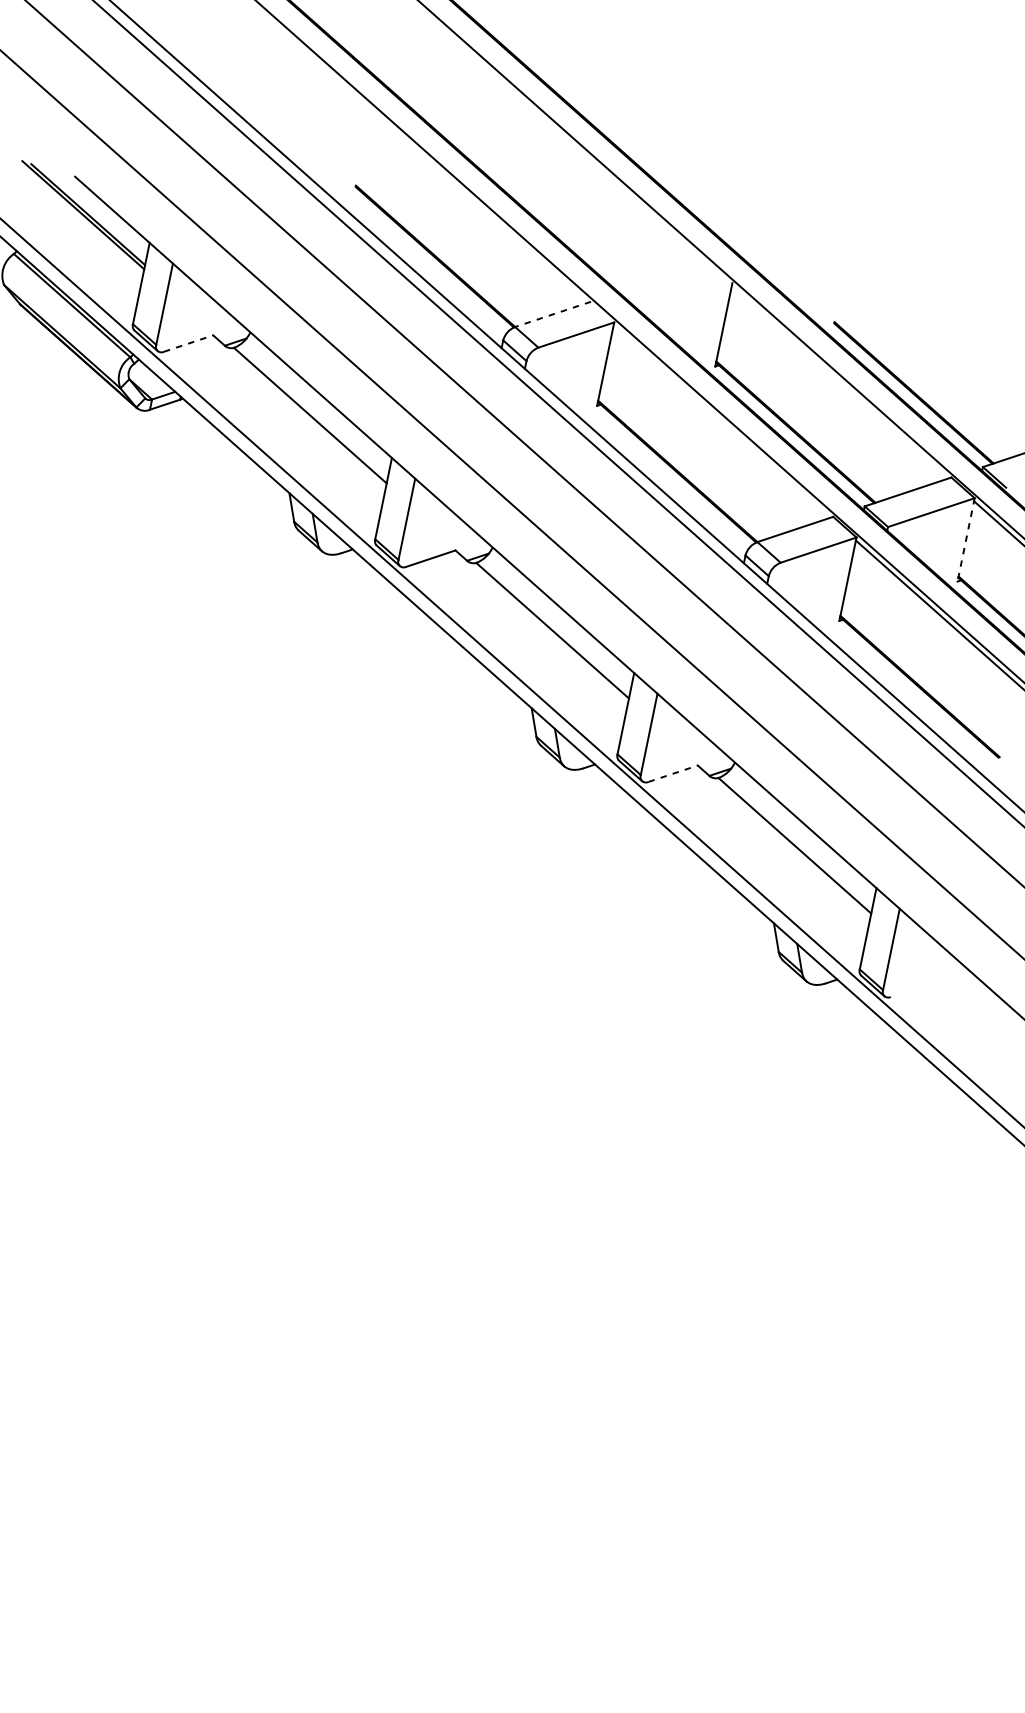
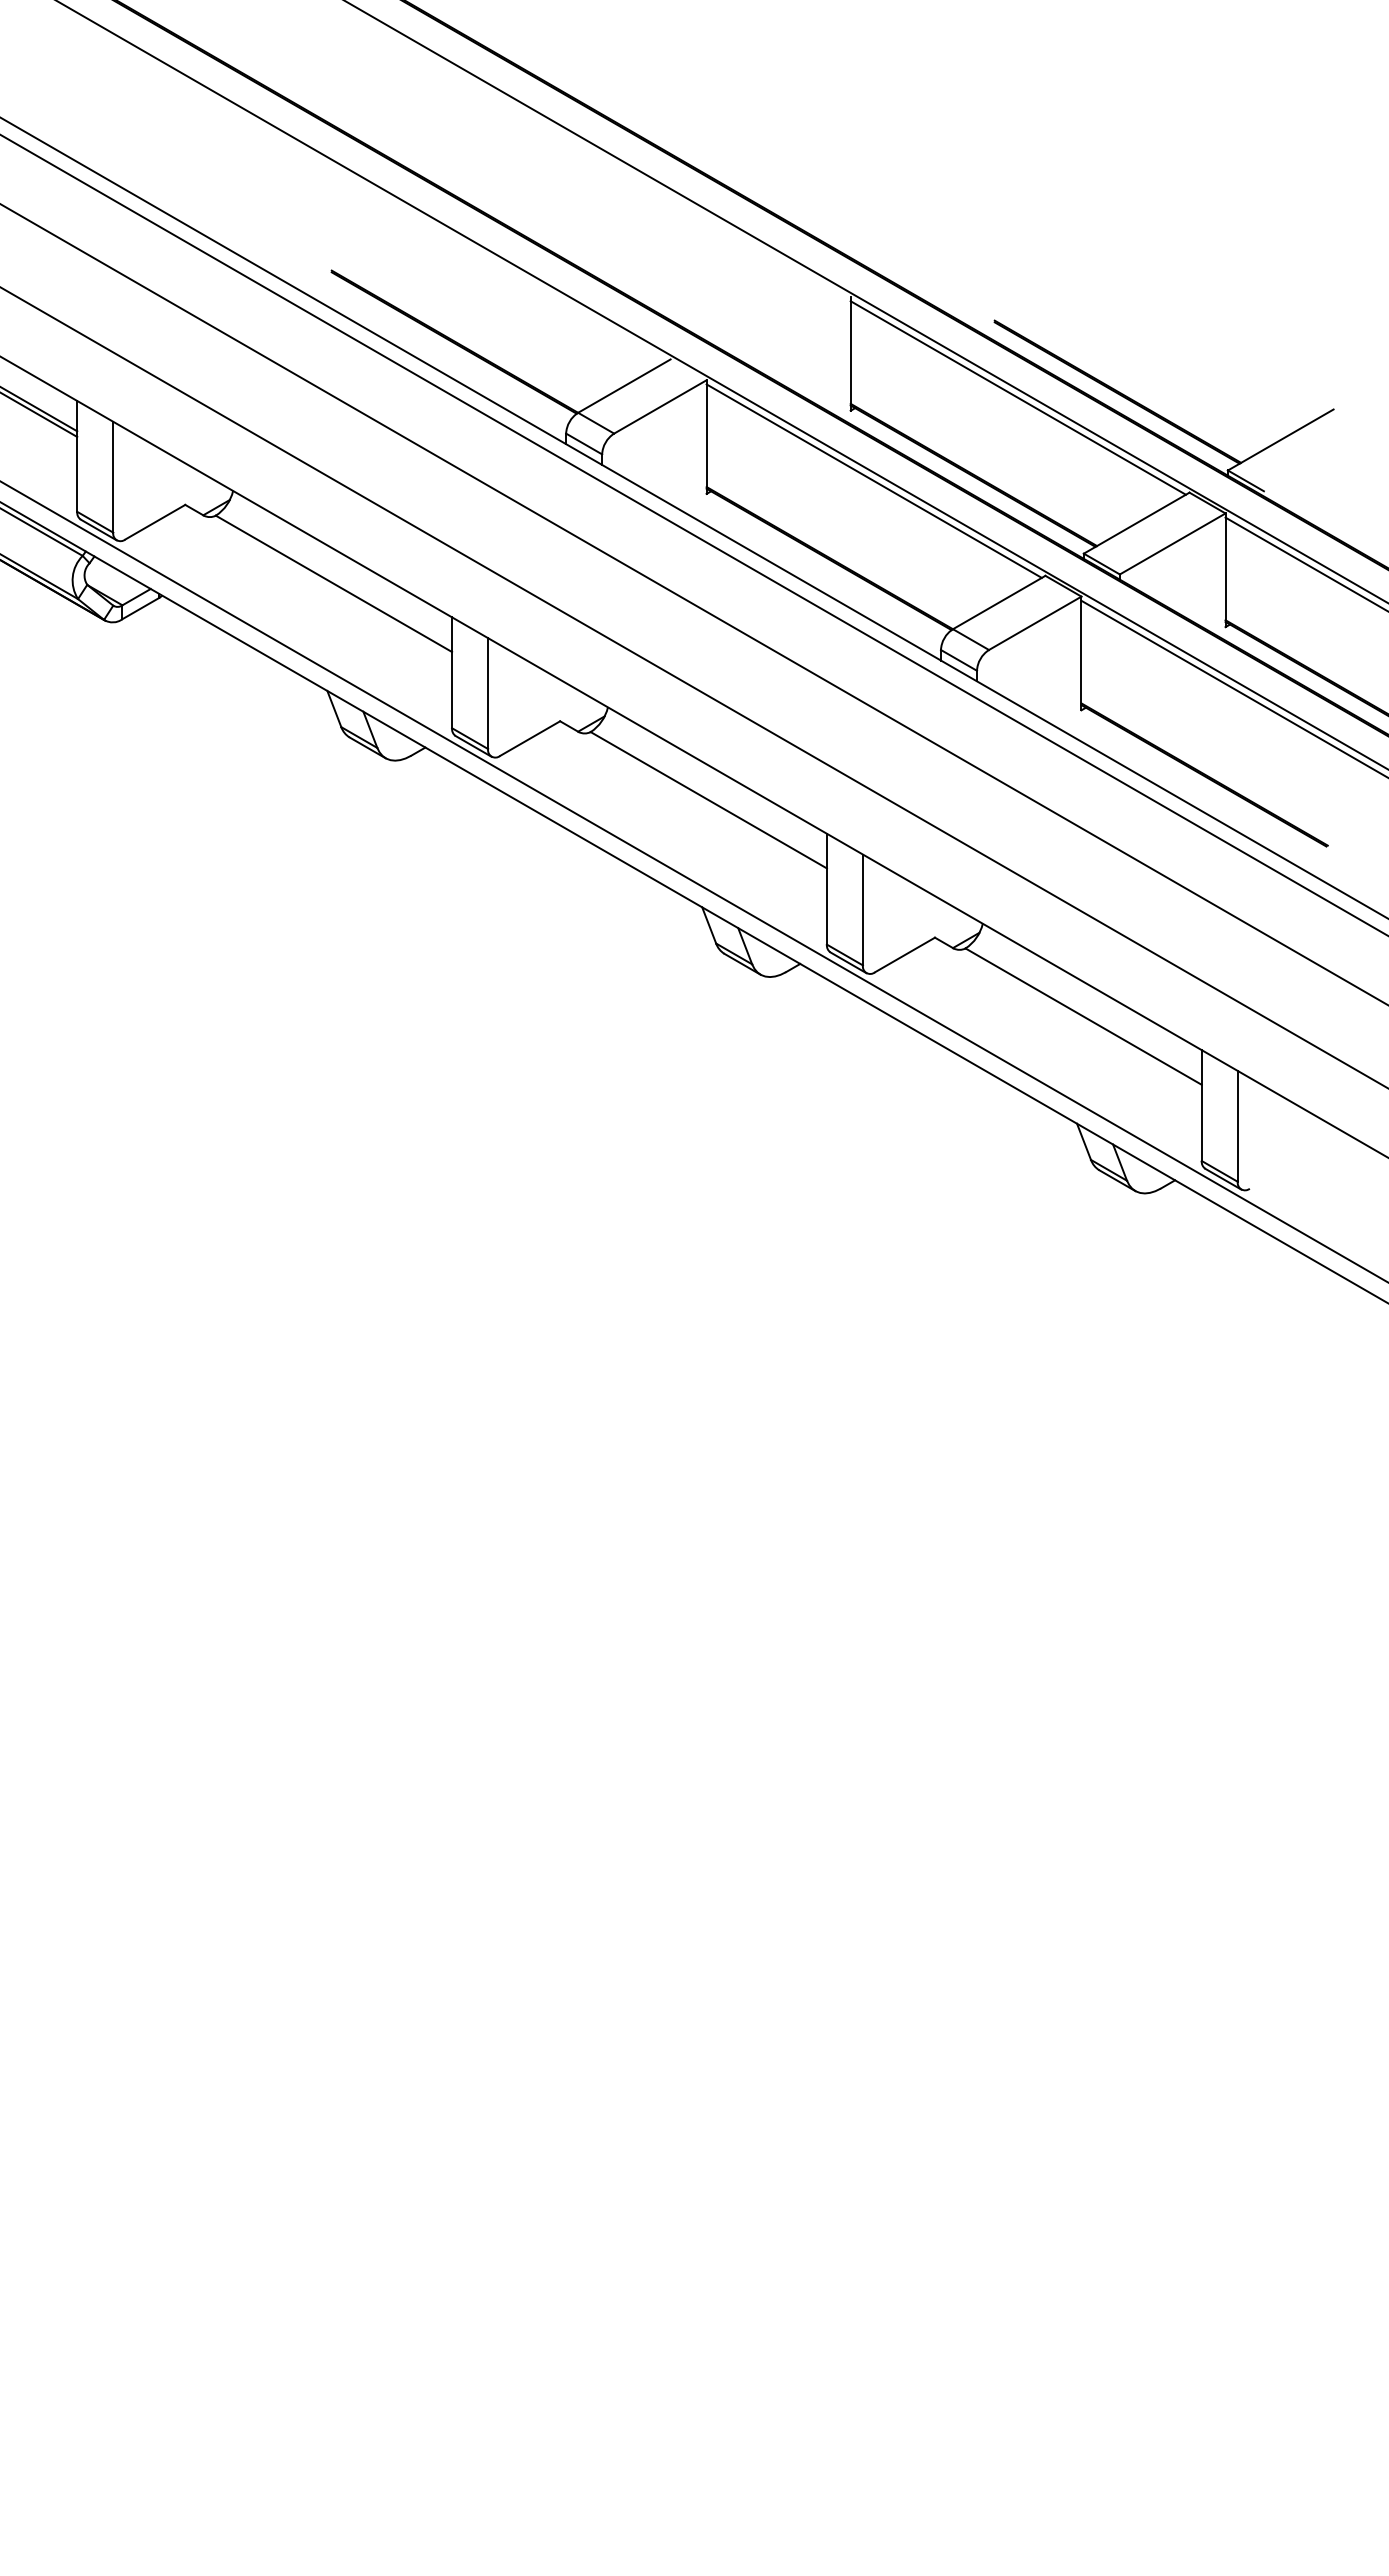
line: (552, 314) -> (623, 386), dashed -> solid
line: (188, 343) -> (155, 522), dashed -> solid
line: (839, 381) -> (1017, 397), added
line: (721, 421) -> (873, 480), added
line: (966, 540) -> (1225, 570), dashed -> solid
line: (672, 774) -> (904, 955), dashed -> solid

